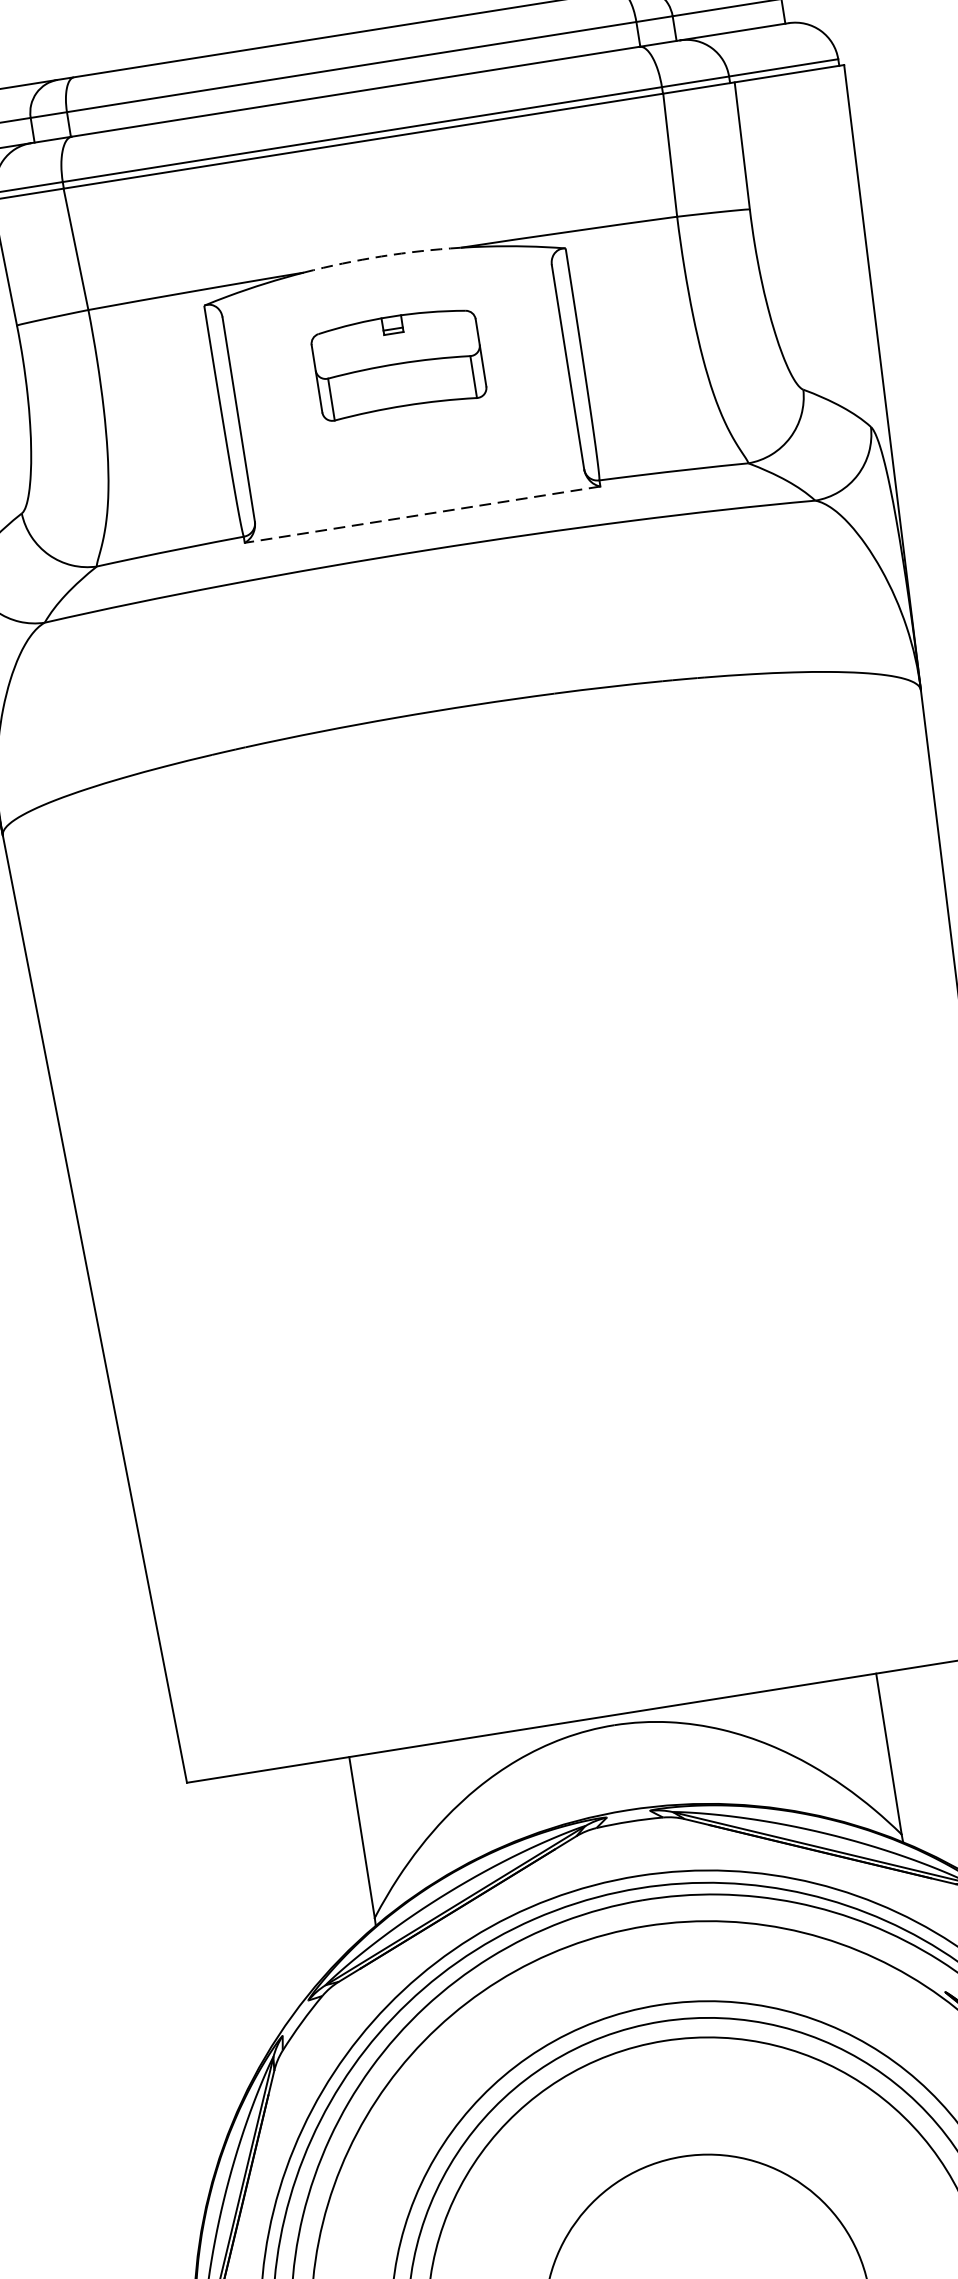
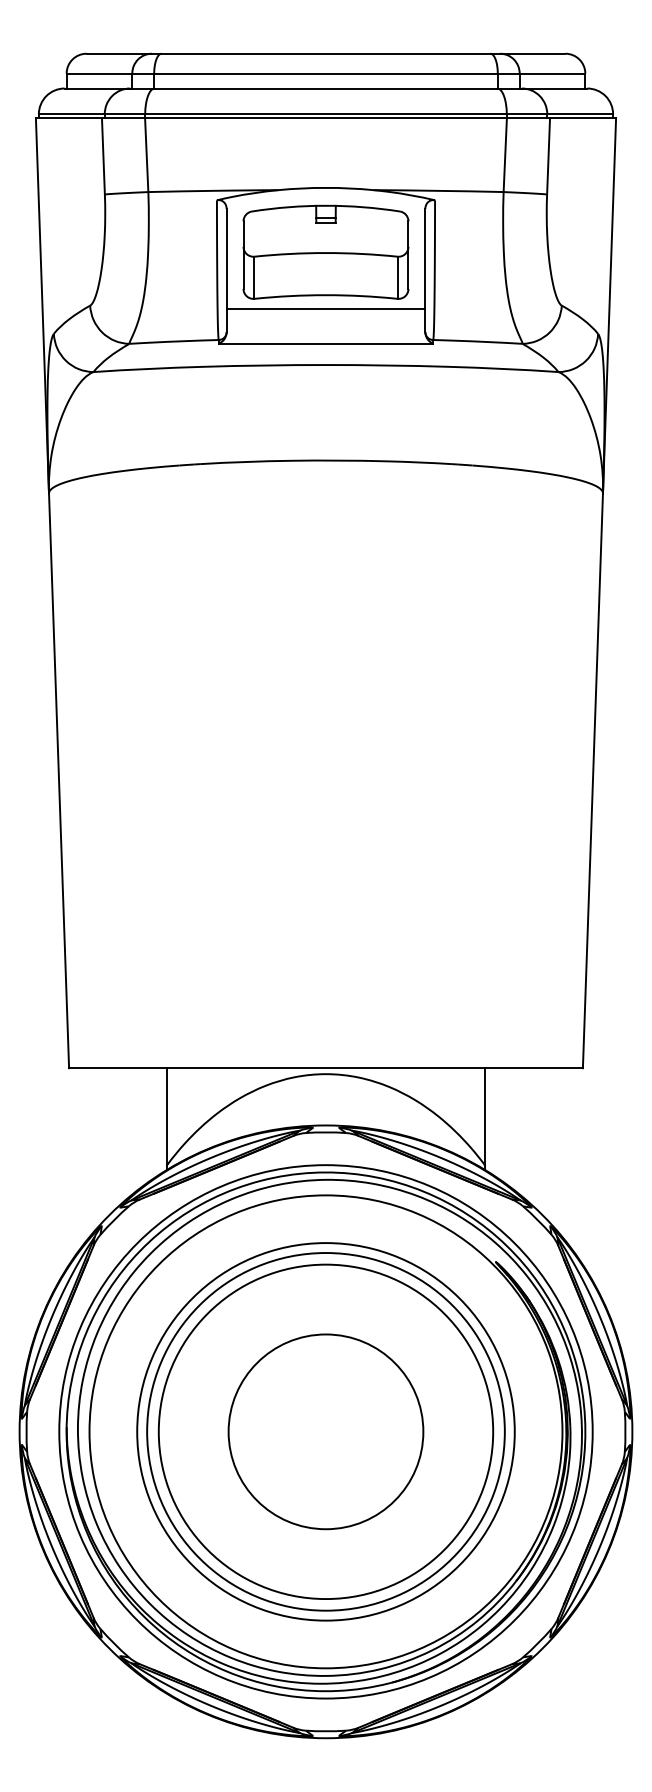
arc: (382, 255) -> (326, 187), dashed -> solid
part: (397, 362) -> (325, 251), size x1.67
line: (412, 458) -> (325, 309), added
line: (421, 514) -> (325, 343), dashed -> solid

